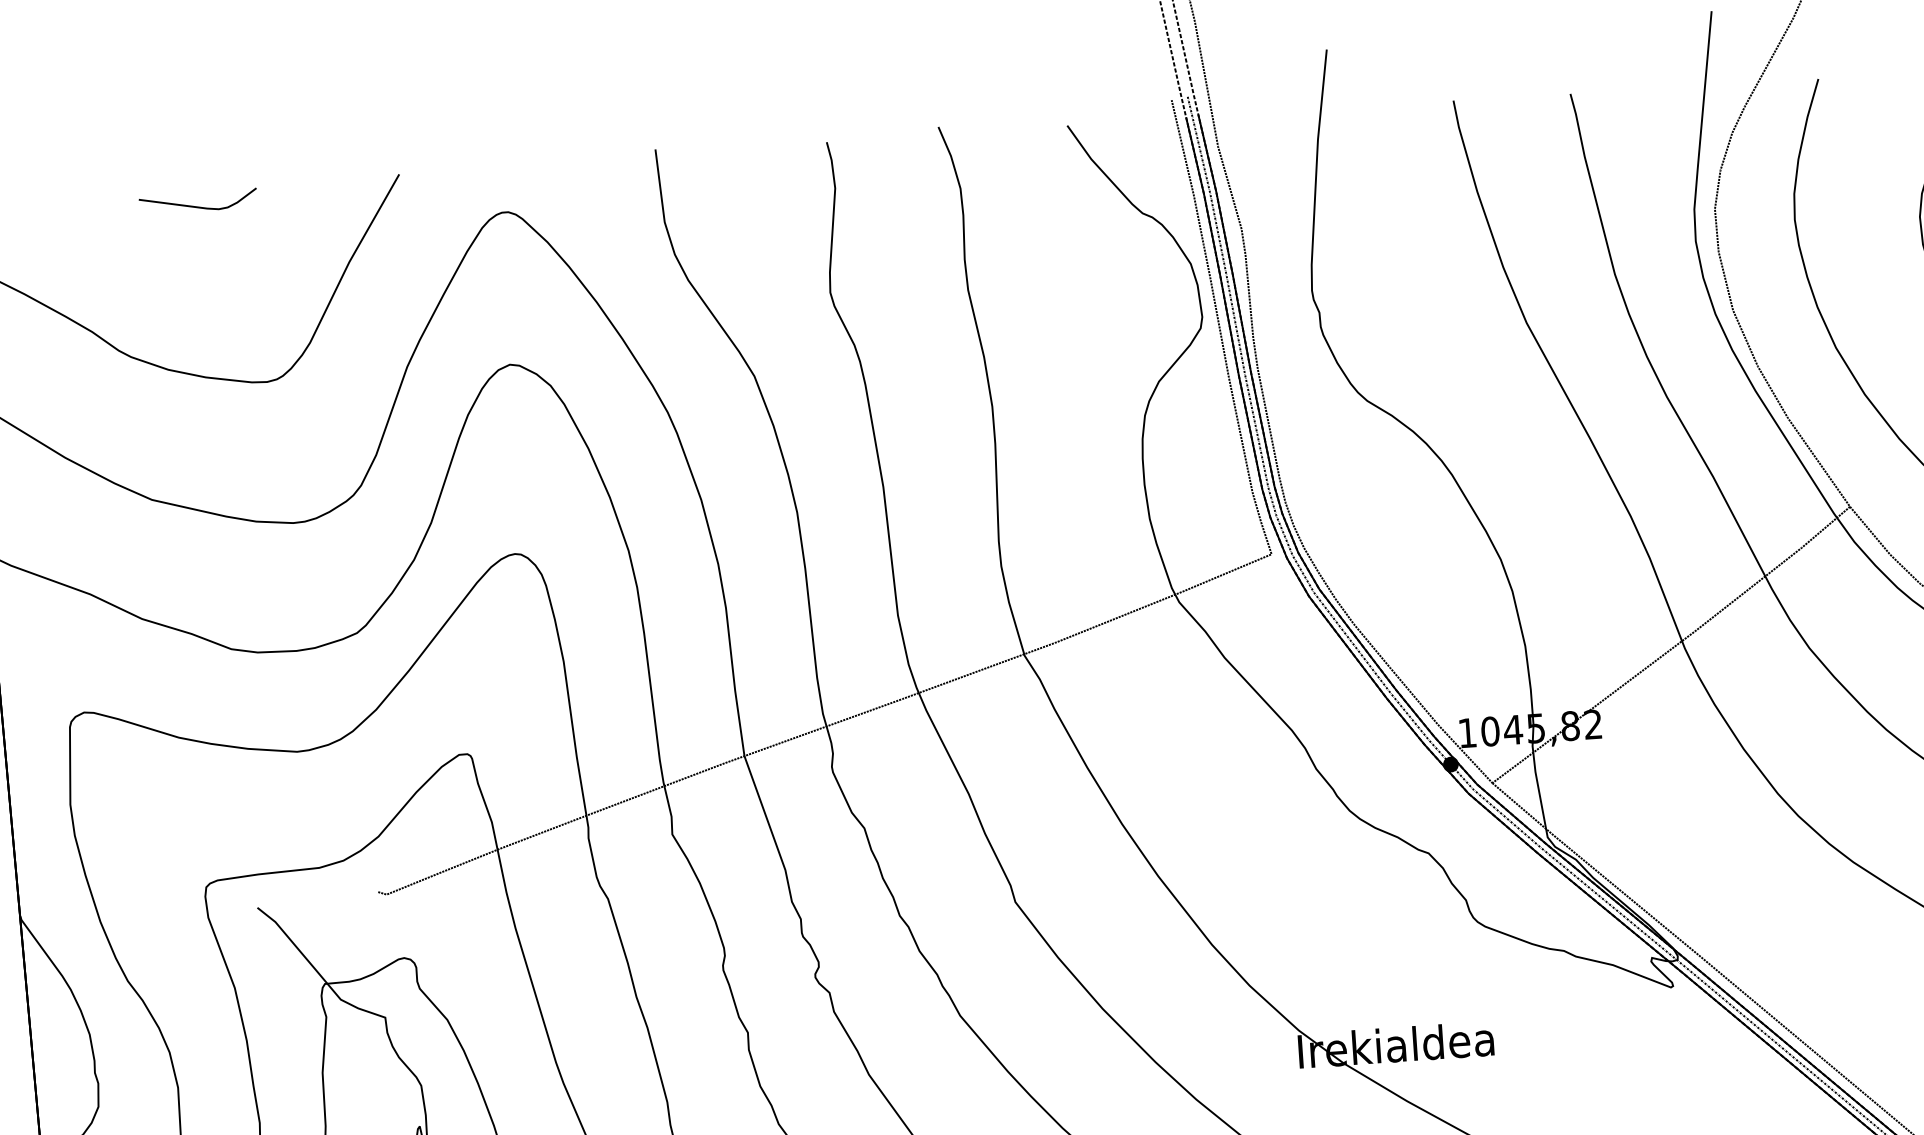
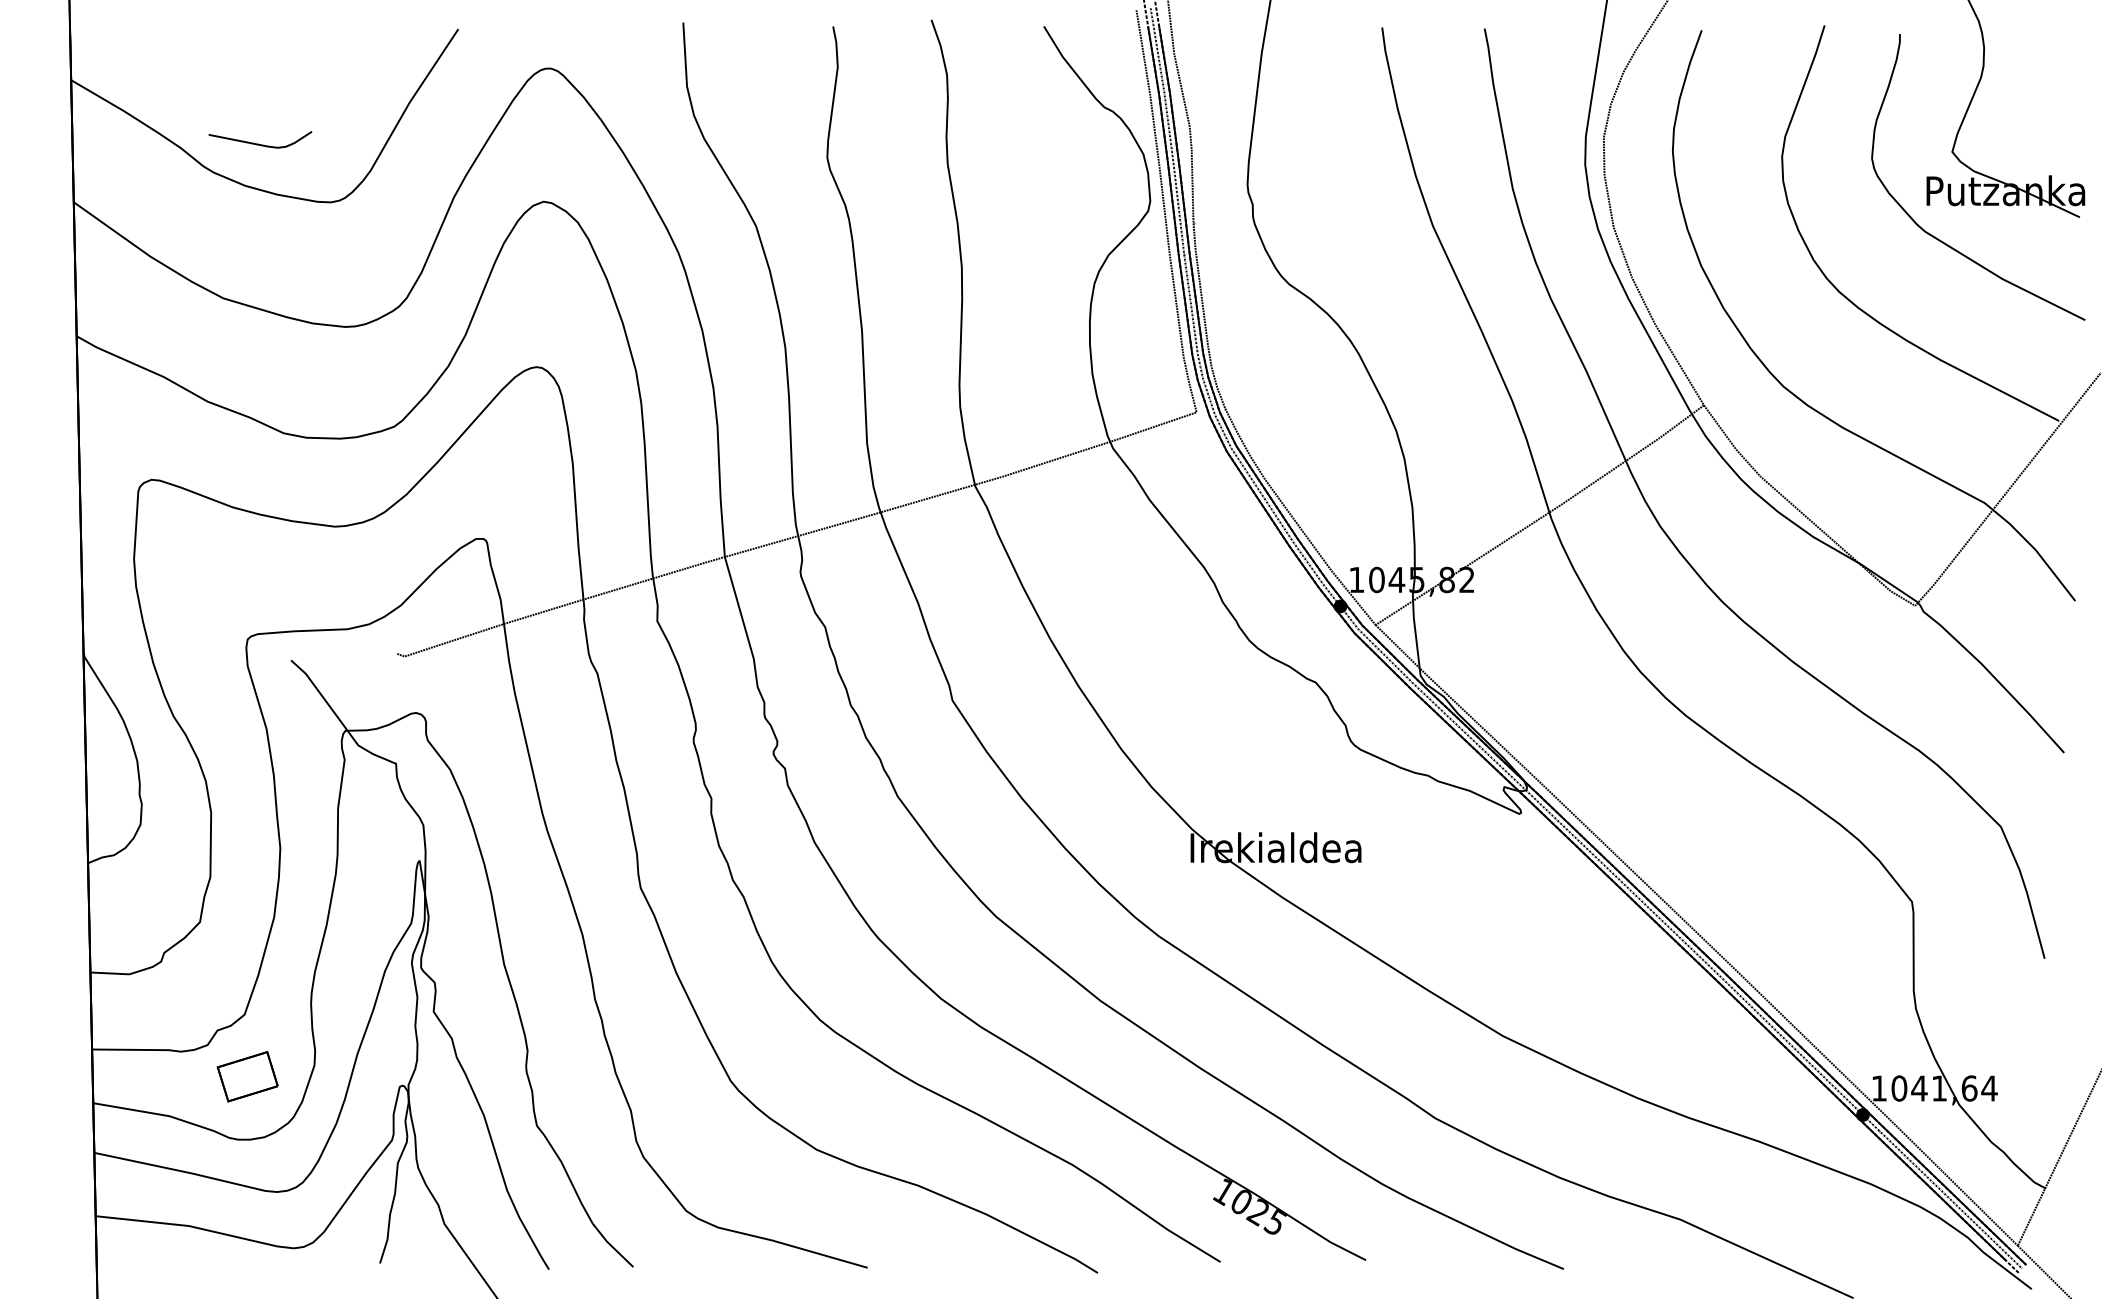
curve: (196, 205) -> (258, 143), moved

